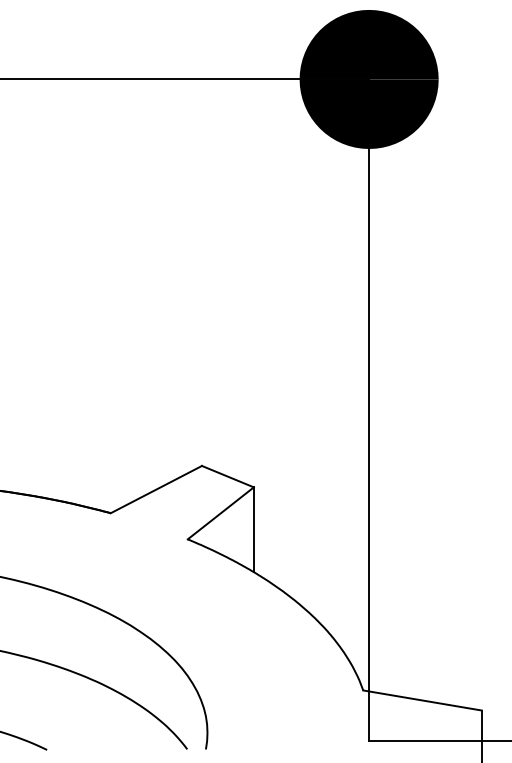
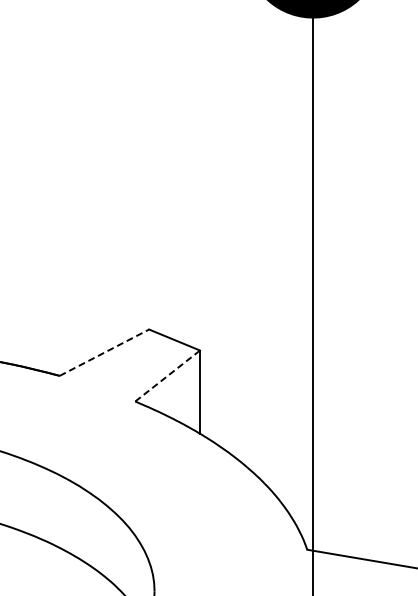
line: (156, 489) -> (104, 352), solid -> dashed
line: (220, 513) -> (167, 376), solid -> dashed

